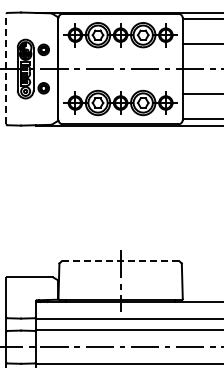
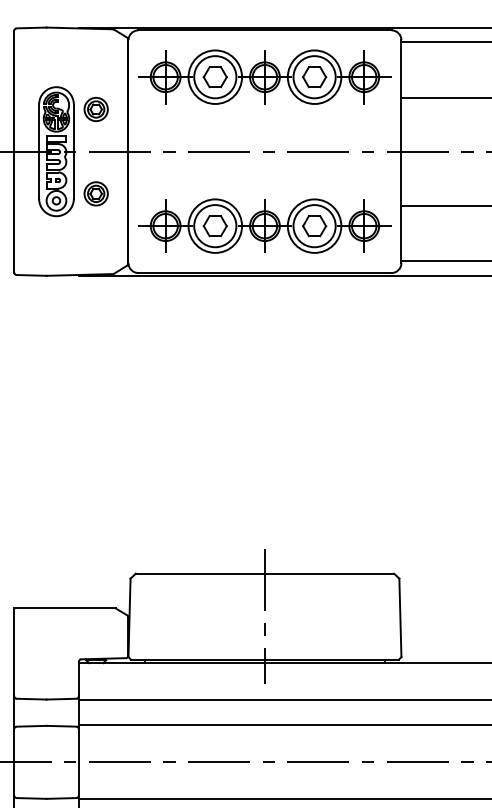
line: (6, 68) -> (14, 150), dashed -> solid
line: (120, 261) -> (264, 574), dashed -> solid

